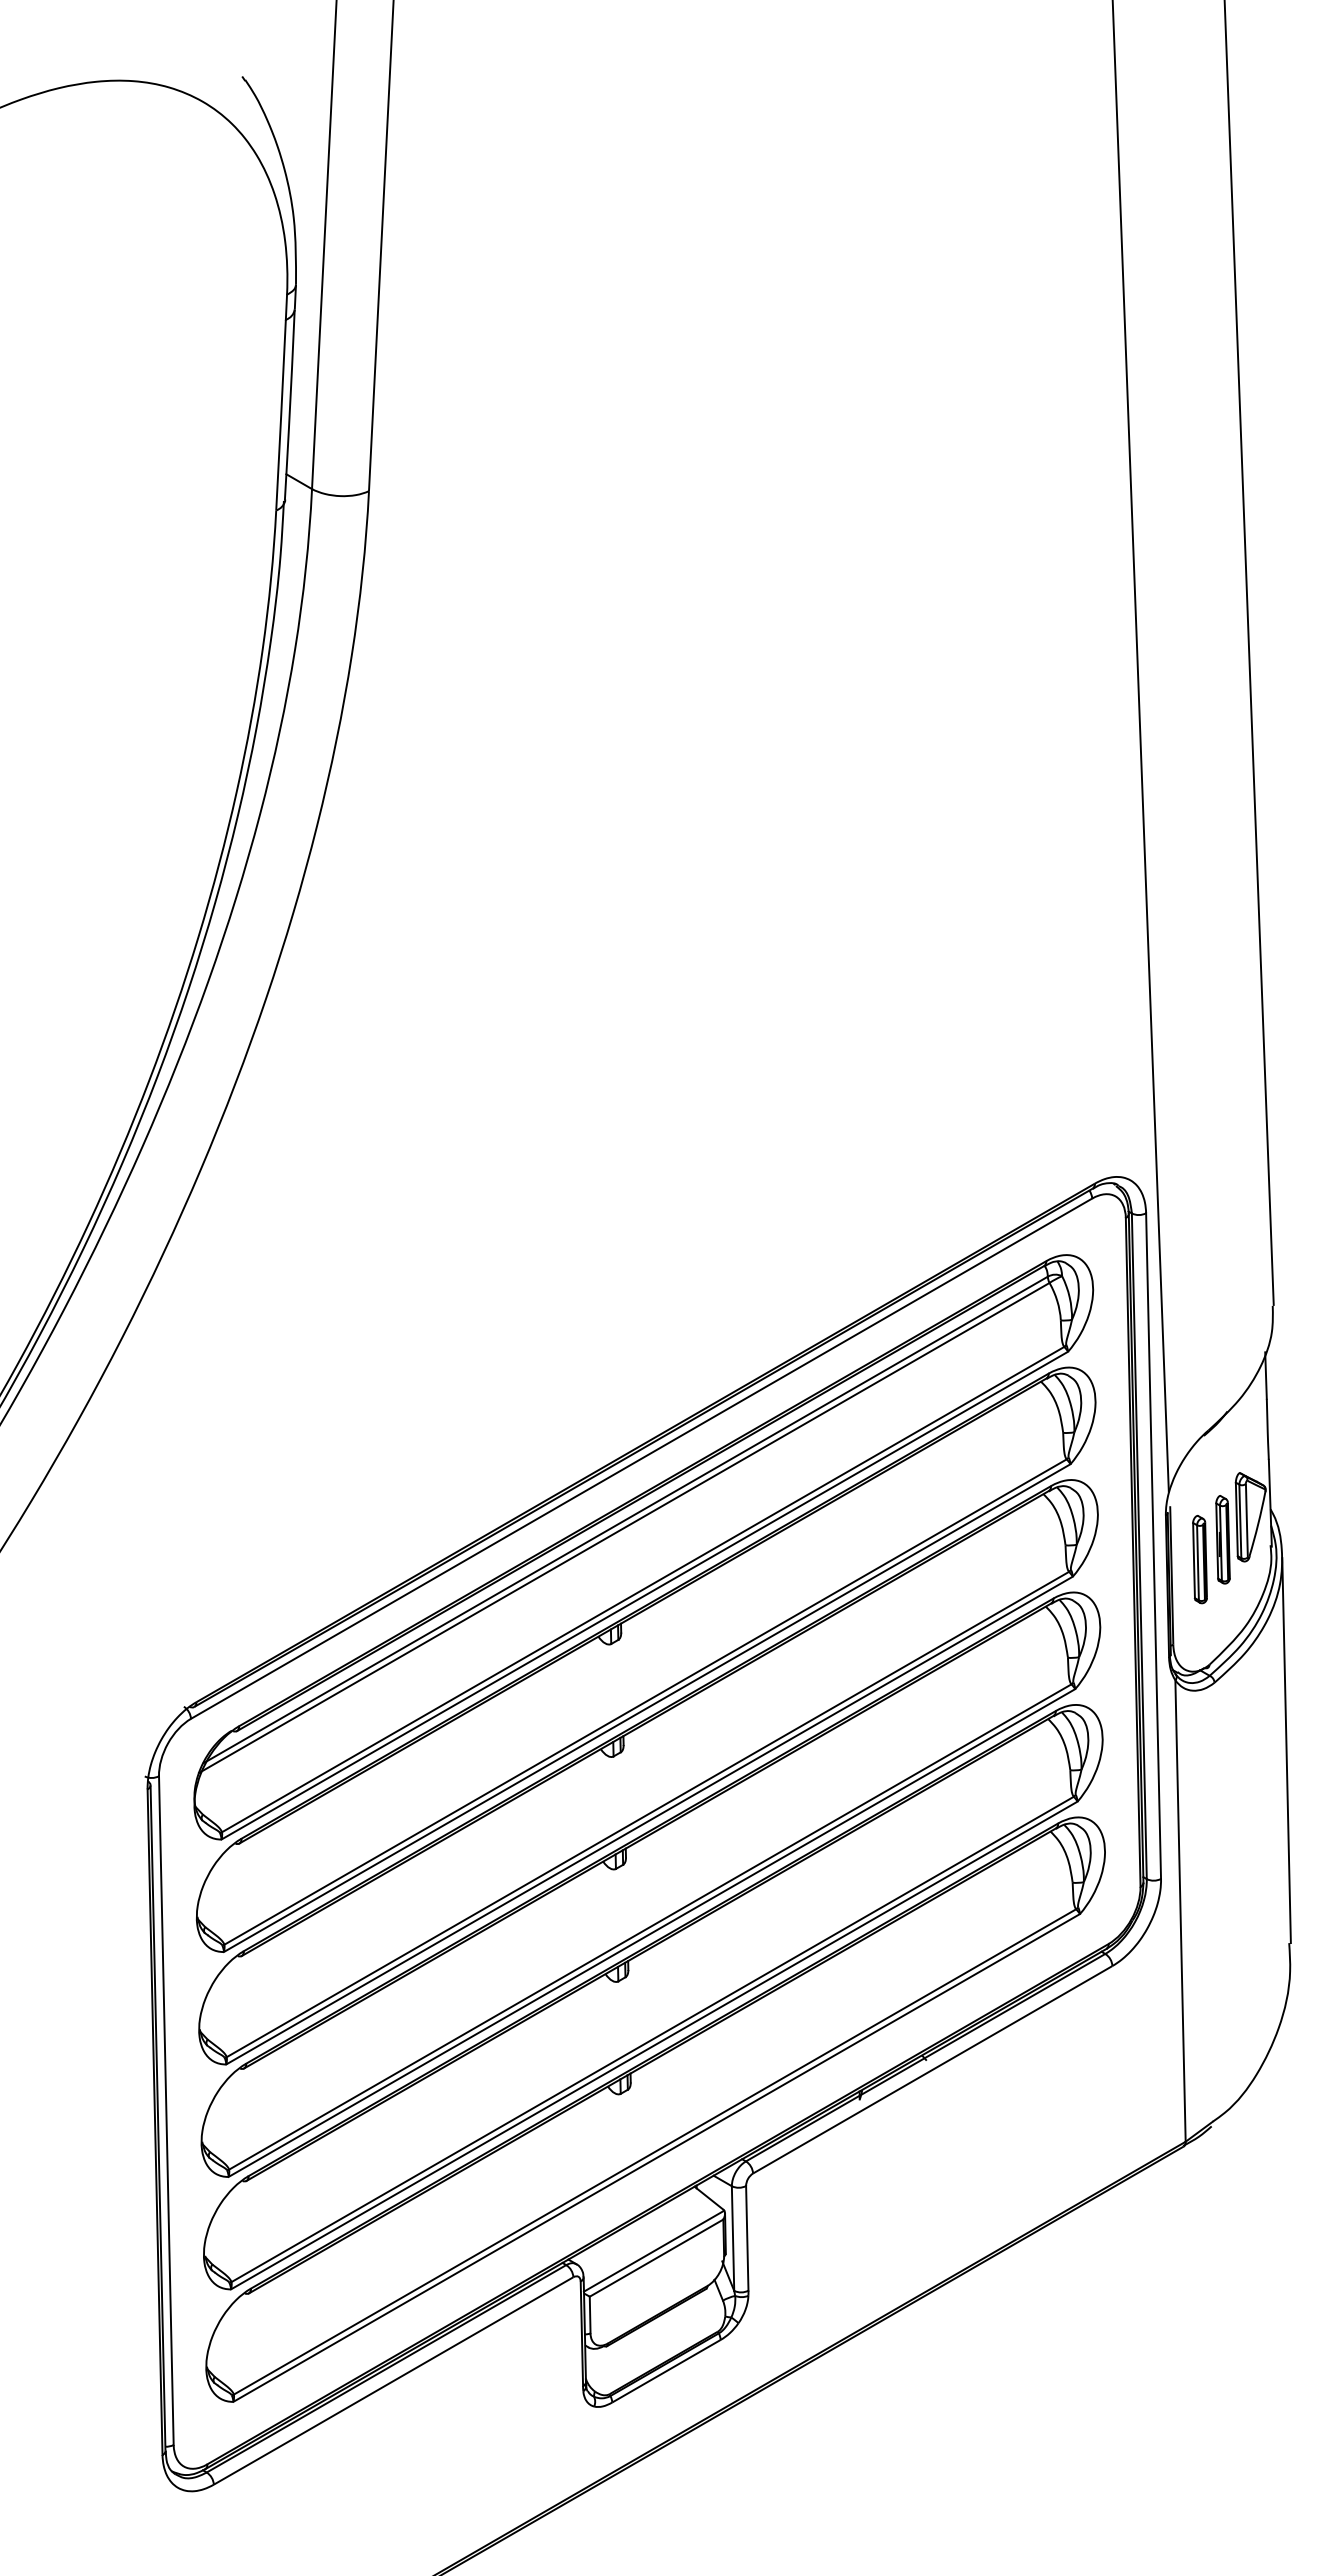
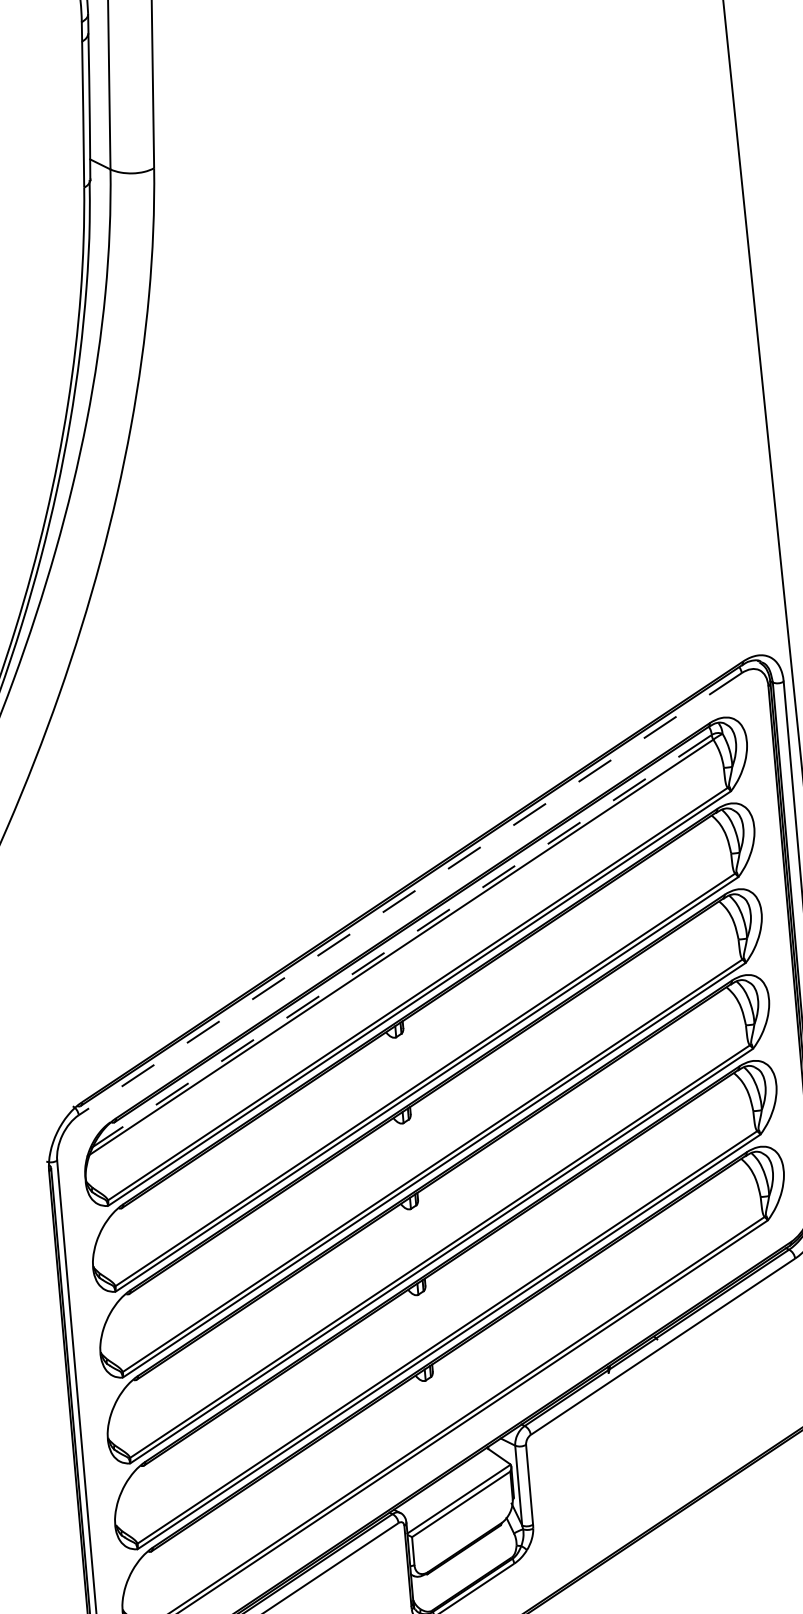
line: (641, 1458) -> (410, 894), solid -> dashed
line: (626, 1519) -> (401, 941), solid -> dashed

